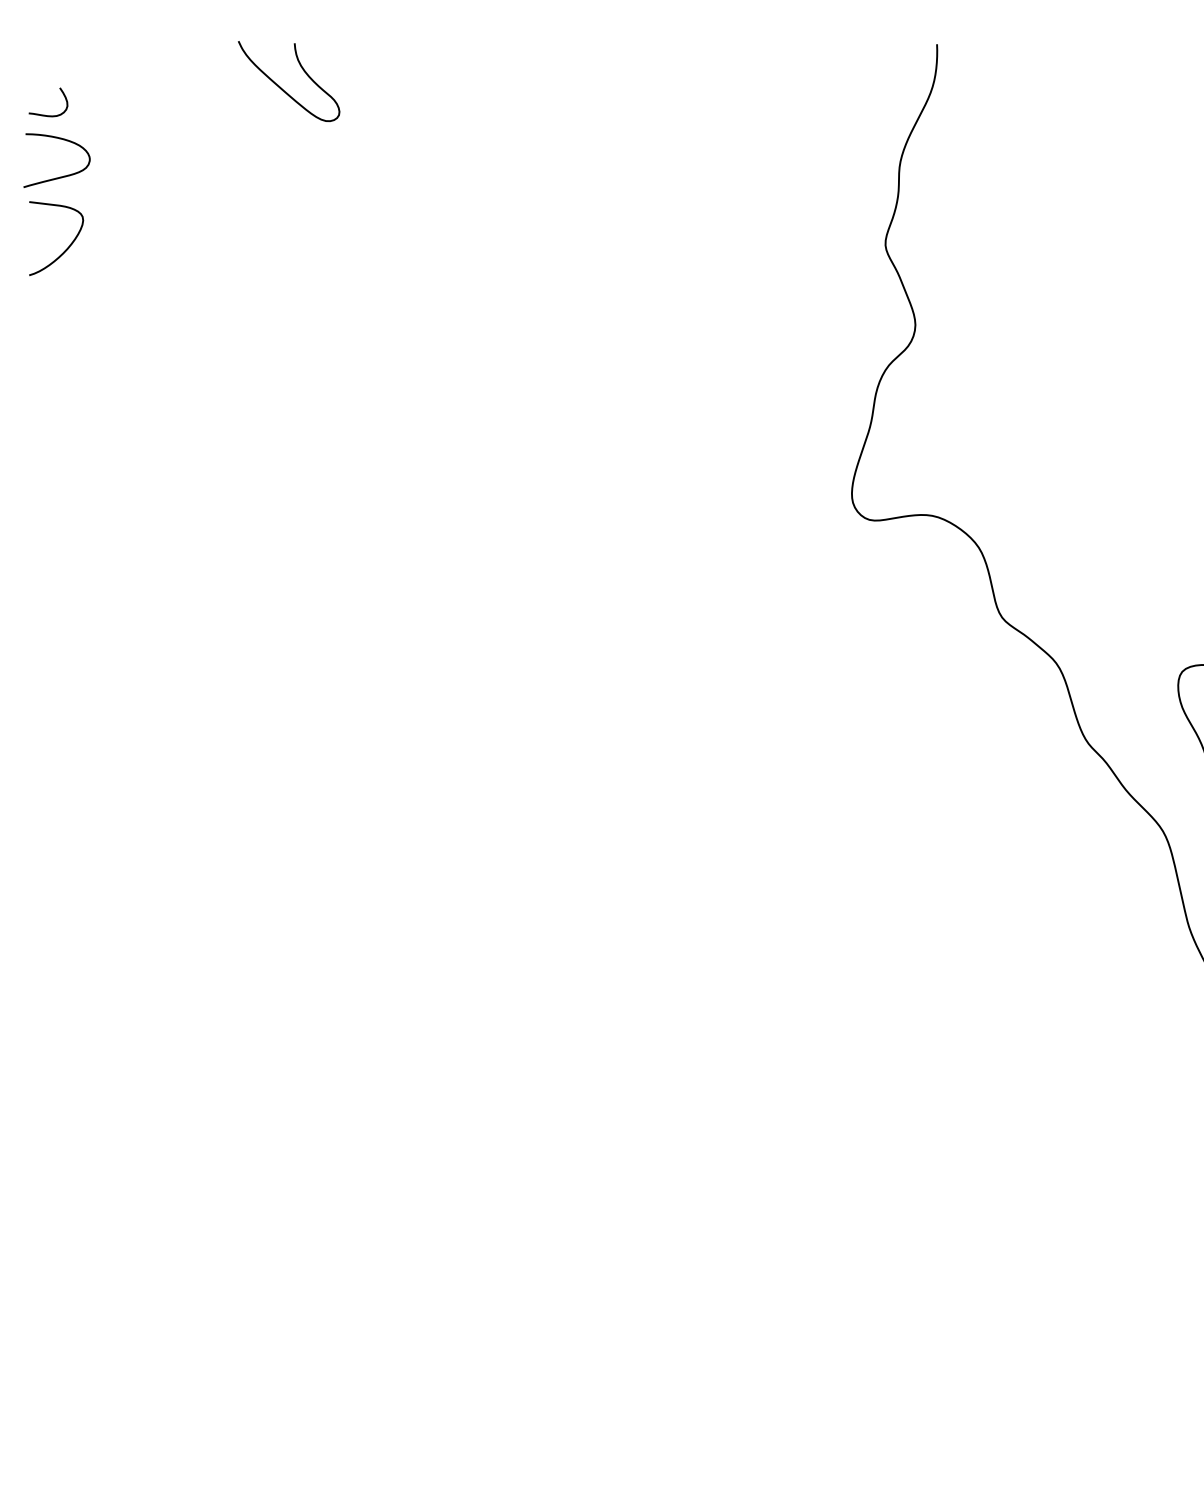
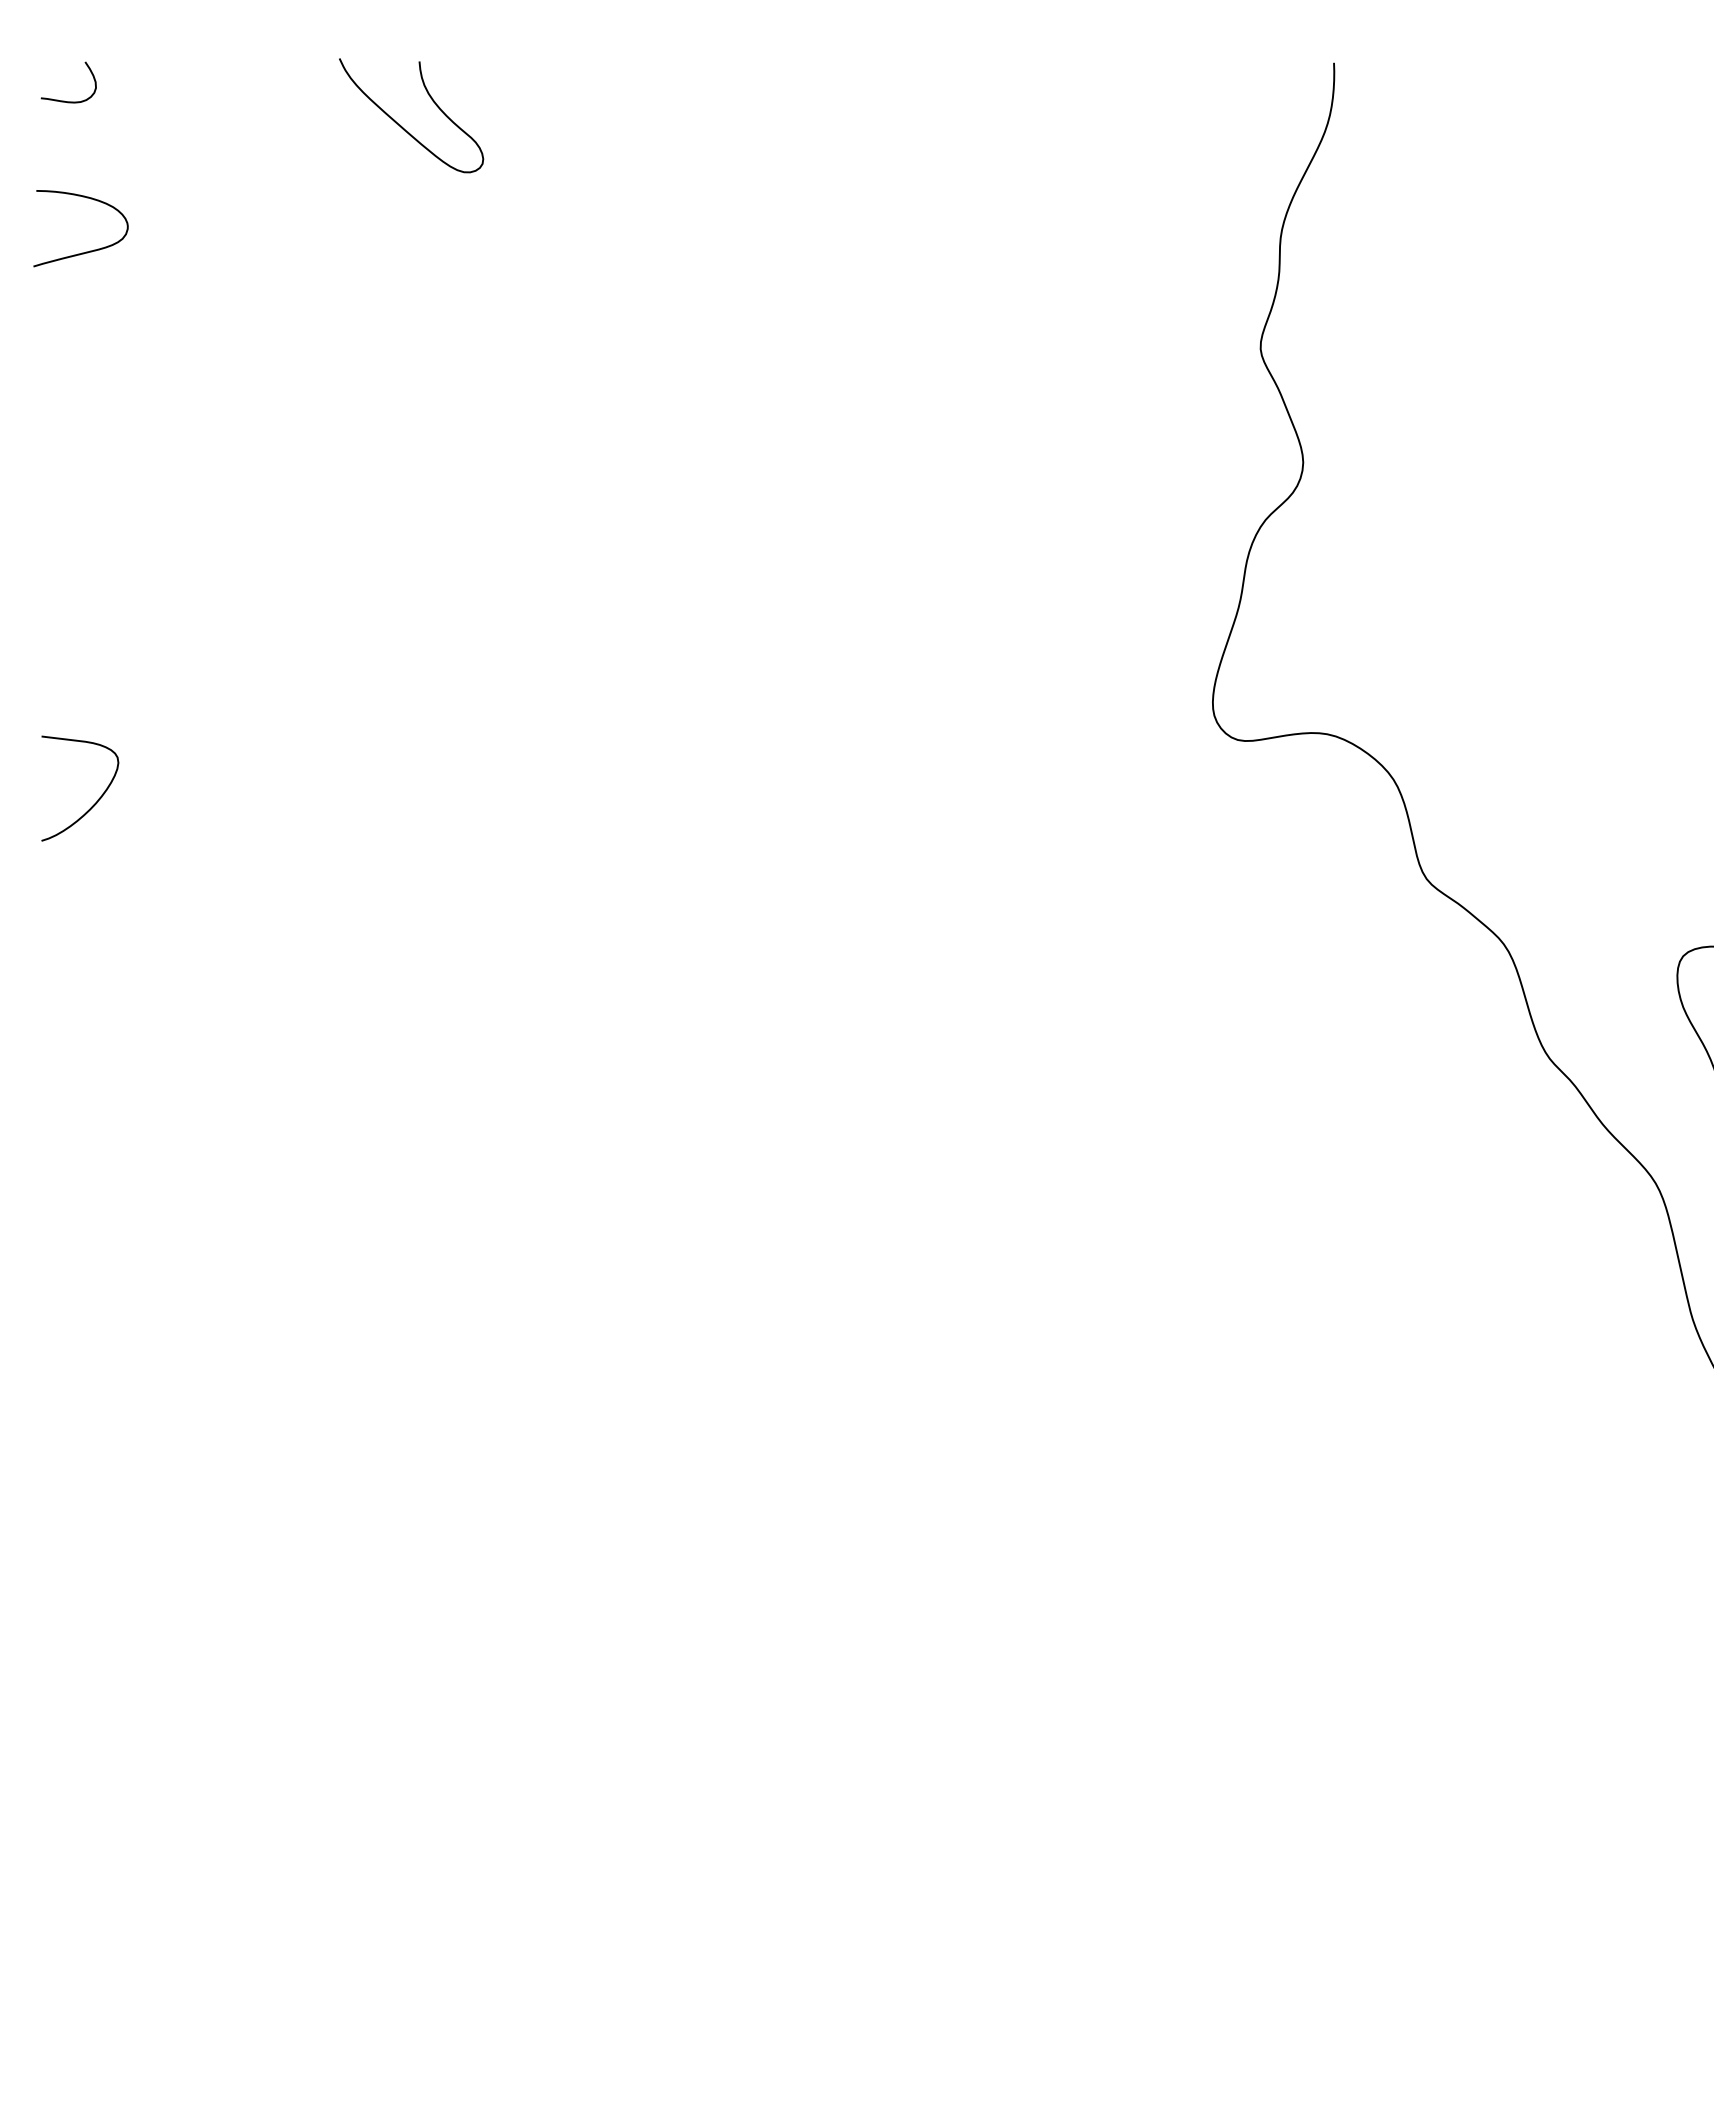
curve: (45, 114) -> (64, 100), moved
curve: (67, 248) -> (95, 802), moved

